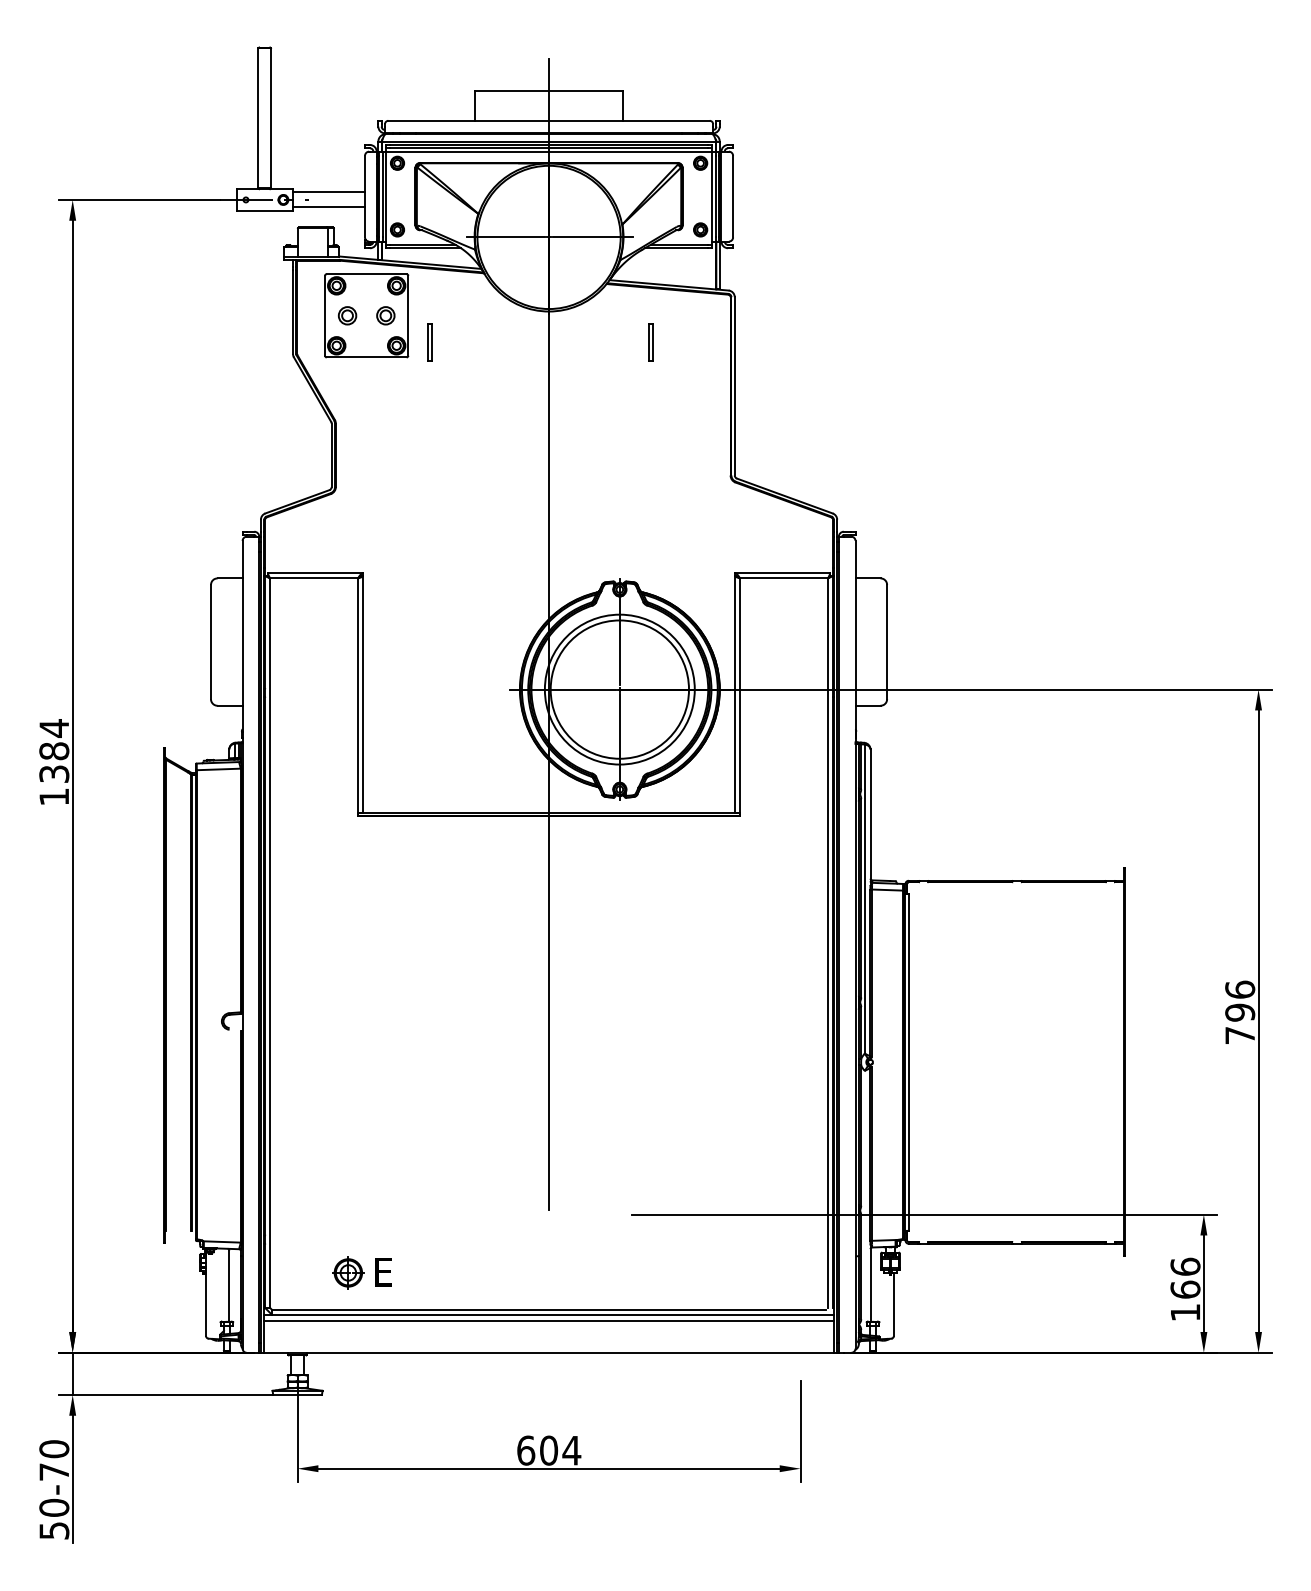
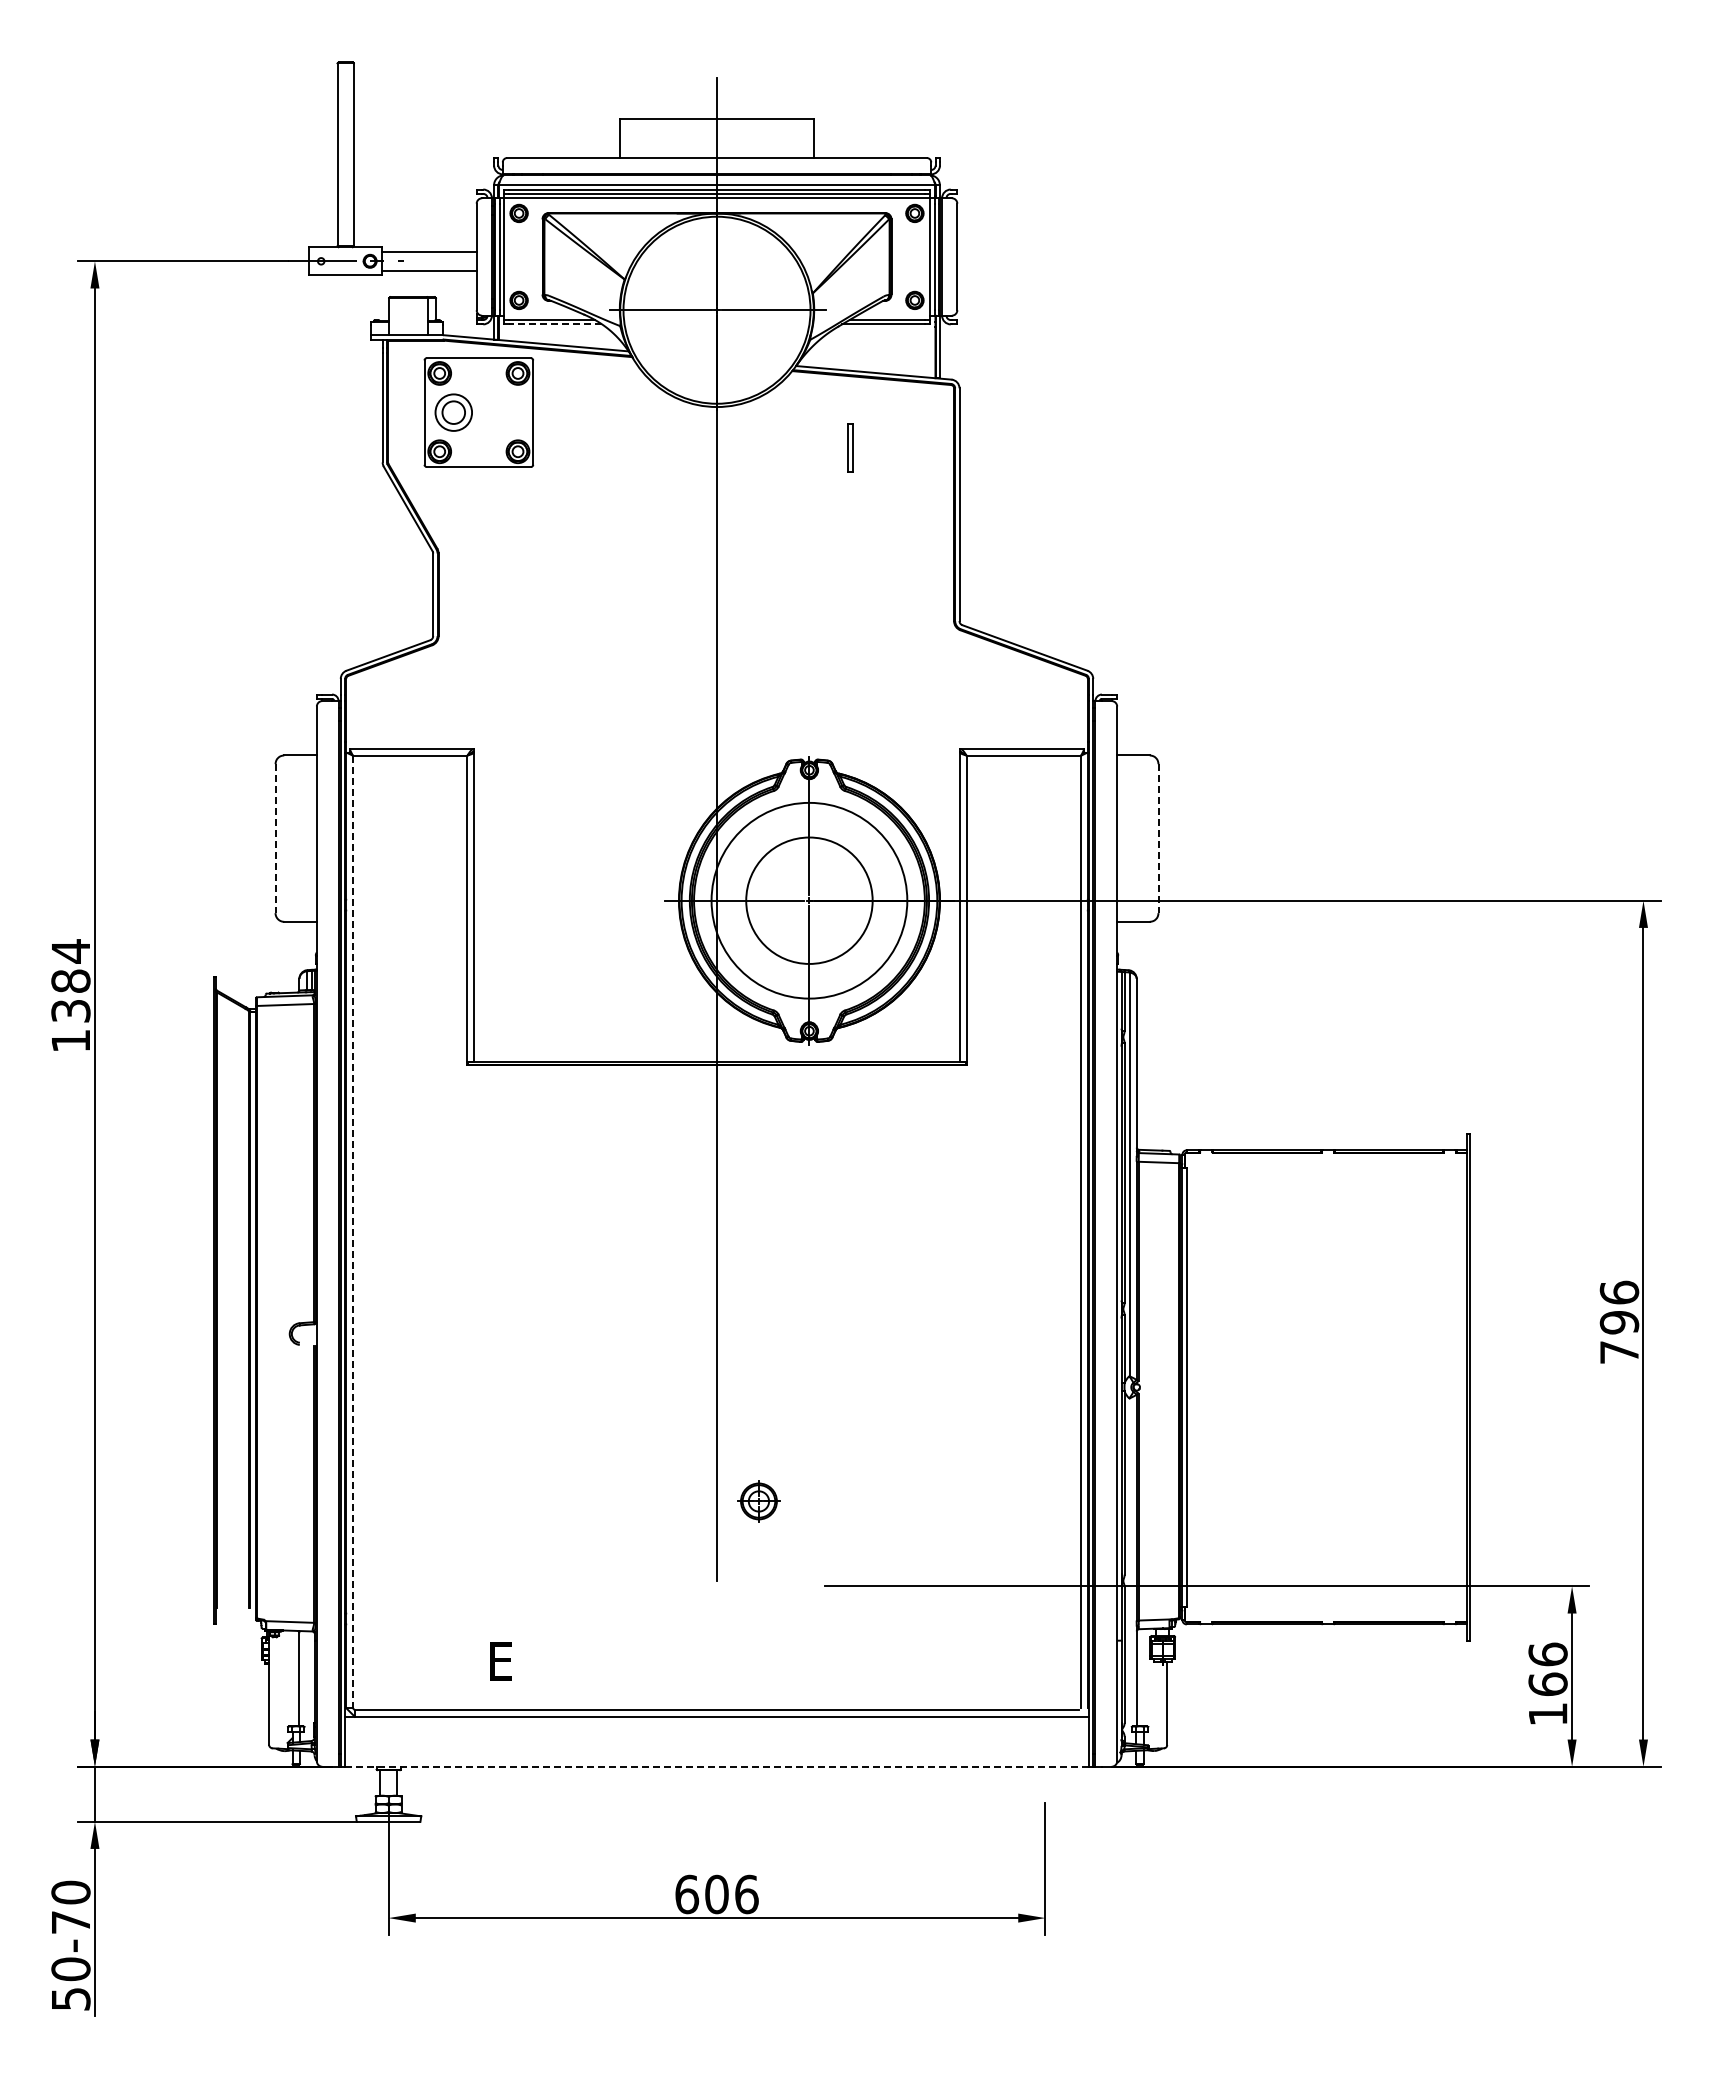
line: (425, 248) -> (555, 324), solid -> dashed
part: (347, 315) -> (453, 412), size x1.6
part: (385, 315) -> (503, 412), removed
part: (429, 342) -> (561, 447), removed
line: (210, 642) -> (275, 839), solid -> dashed
line: (887, 642) -> (1158, 839), solid -> dashed
circle: (619, 689) -> (809, 900), size x0.7
line: (269, 943) -> (352, 1232), solid -> dashed
part: (348, 1272) -> (758, 1501), moved
line: (548, 1321) -> (716, 1725), removed
line: (549, 1352) -> (717, 1766), solid -> dashed
text: (571, 1450) -> (746, 1894), 604 -> 606

